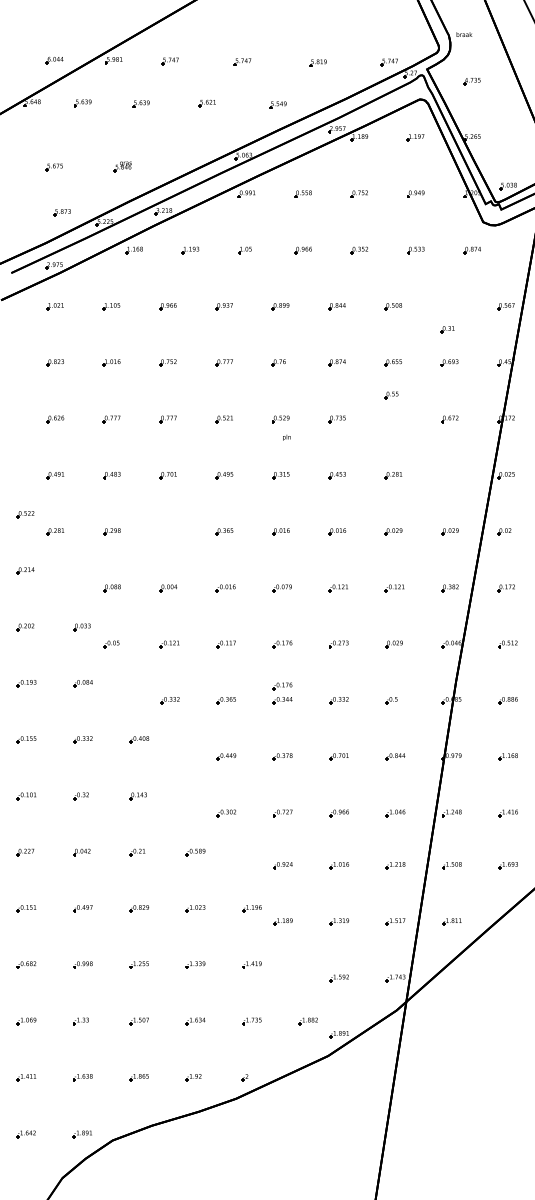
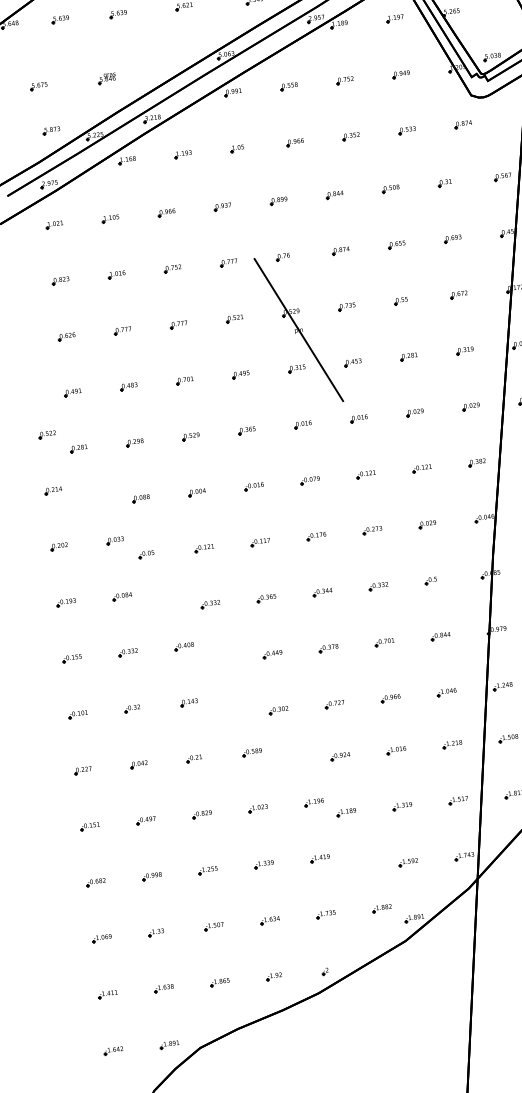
part: (447, 329) -> (444, 183), moved
part: (391, 395) -> (400, 301), moved
line: (286, 436) -> (298, 329), added
part: (449, 475) -> (464, 350), added
part: (167, 531) -> (190, 436), added
part: (282, 686) -> (320, 578), removed

